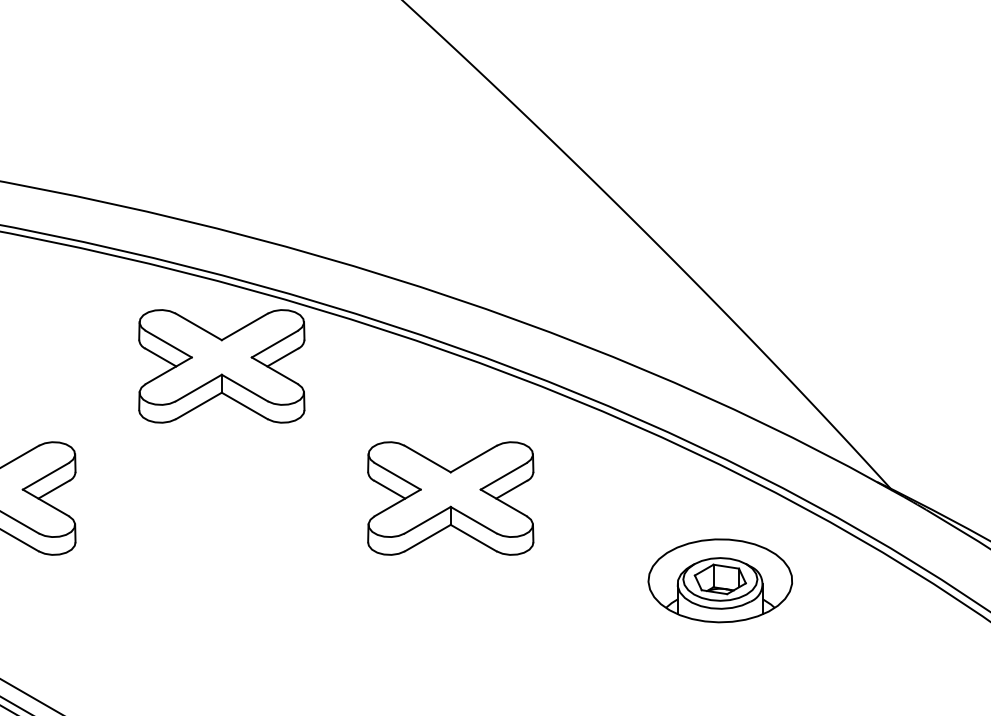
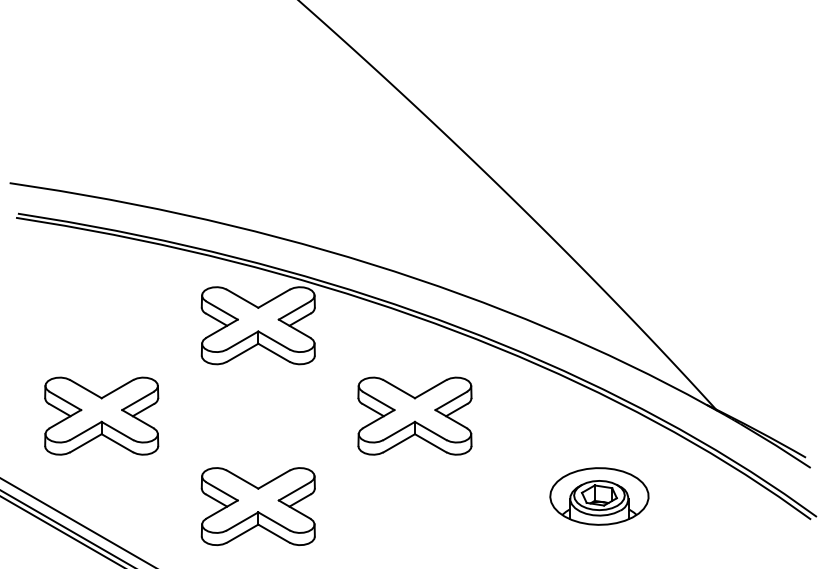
part: (720, 580) -> (599, 496), moved
part: (220, 630) -> (257, 506), added

